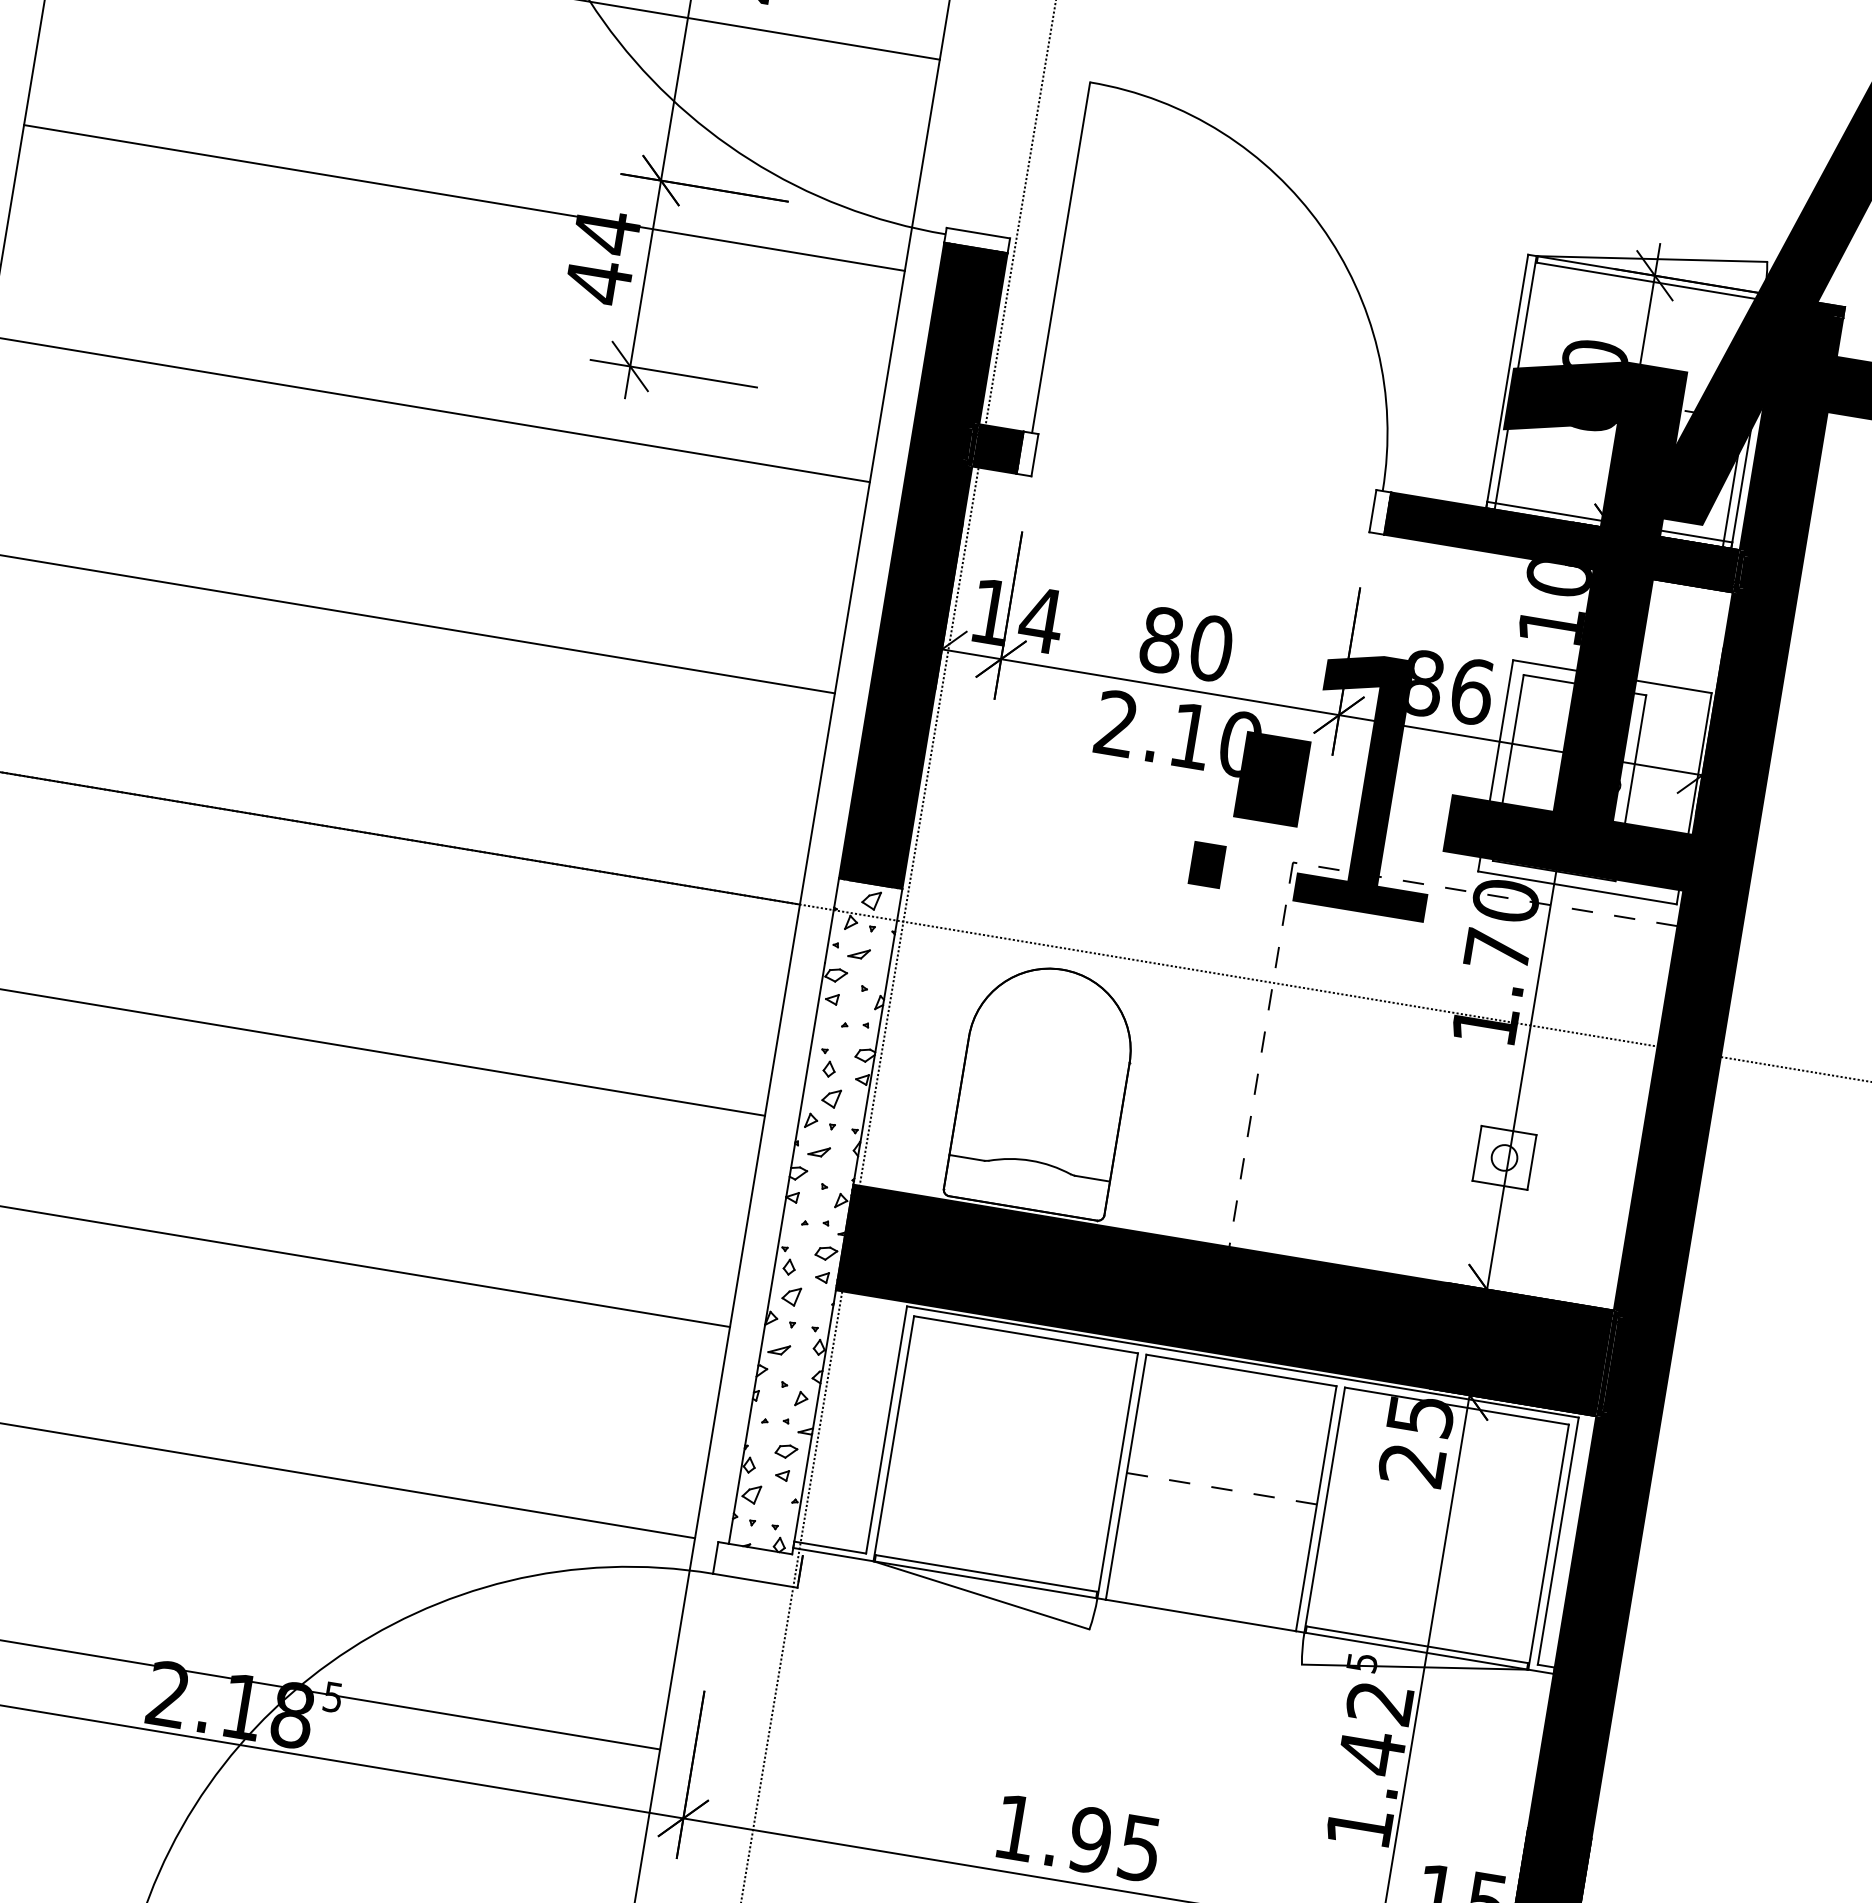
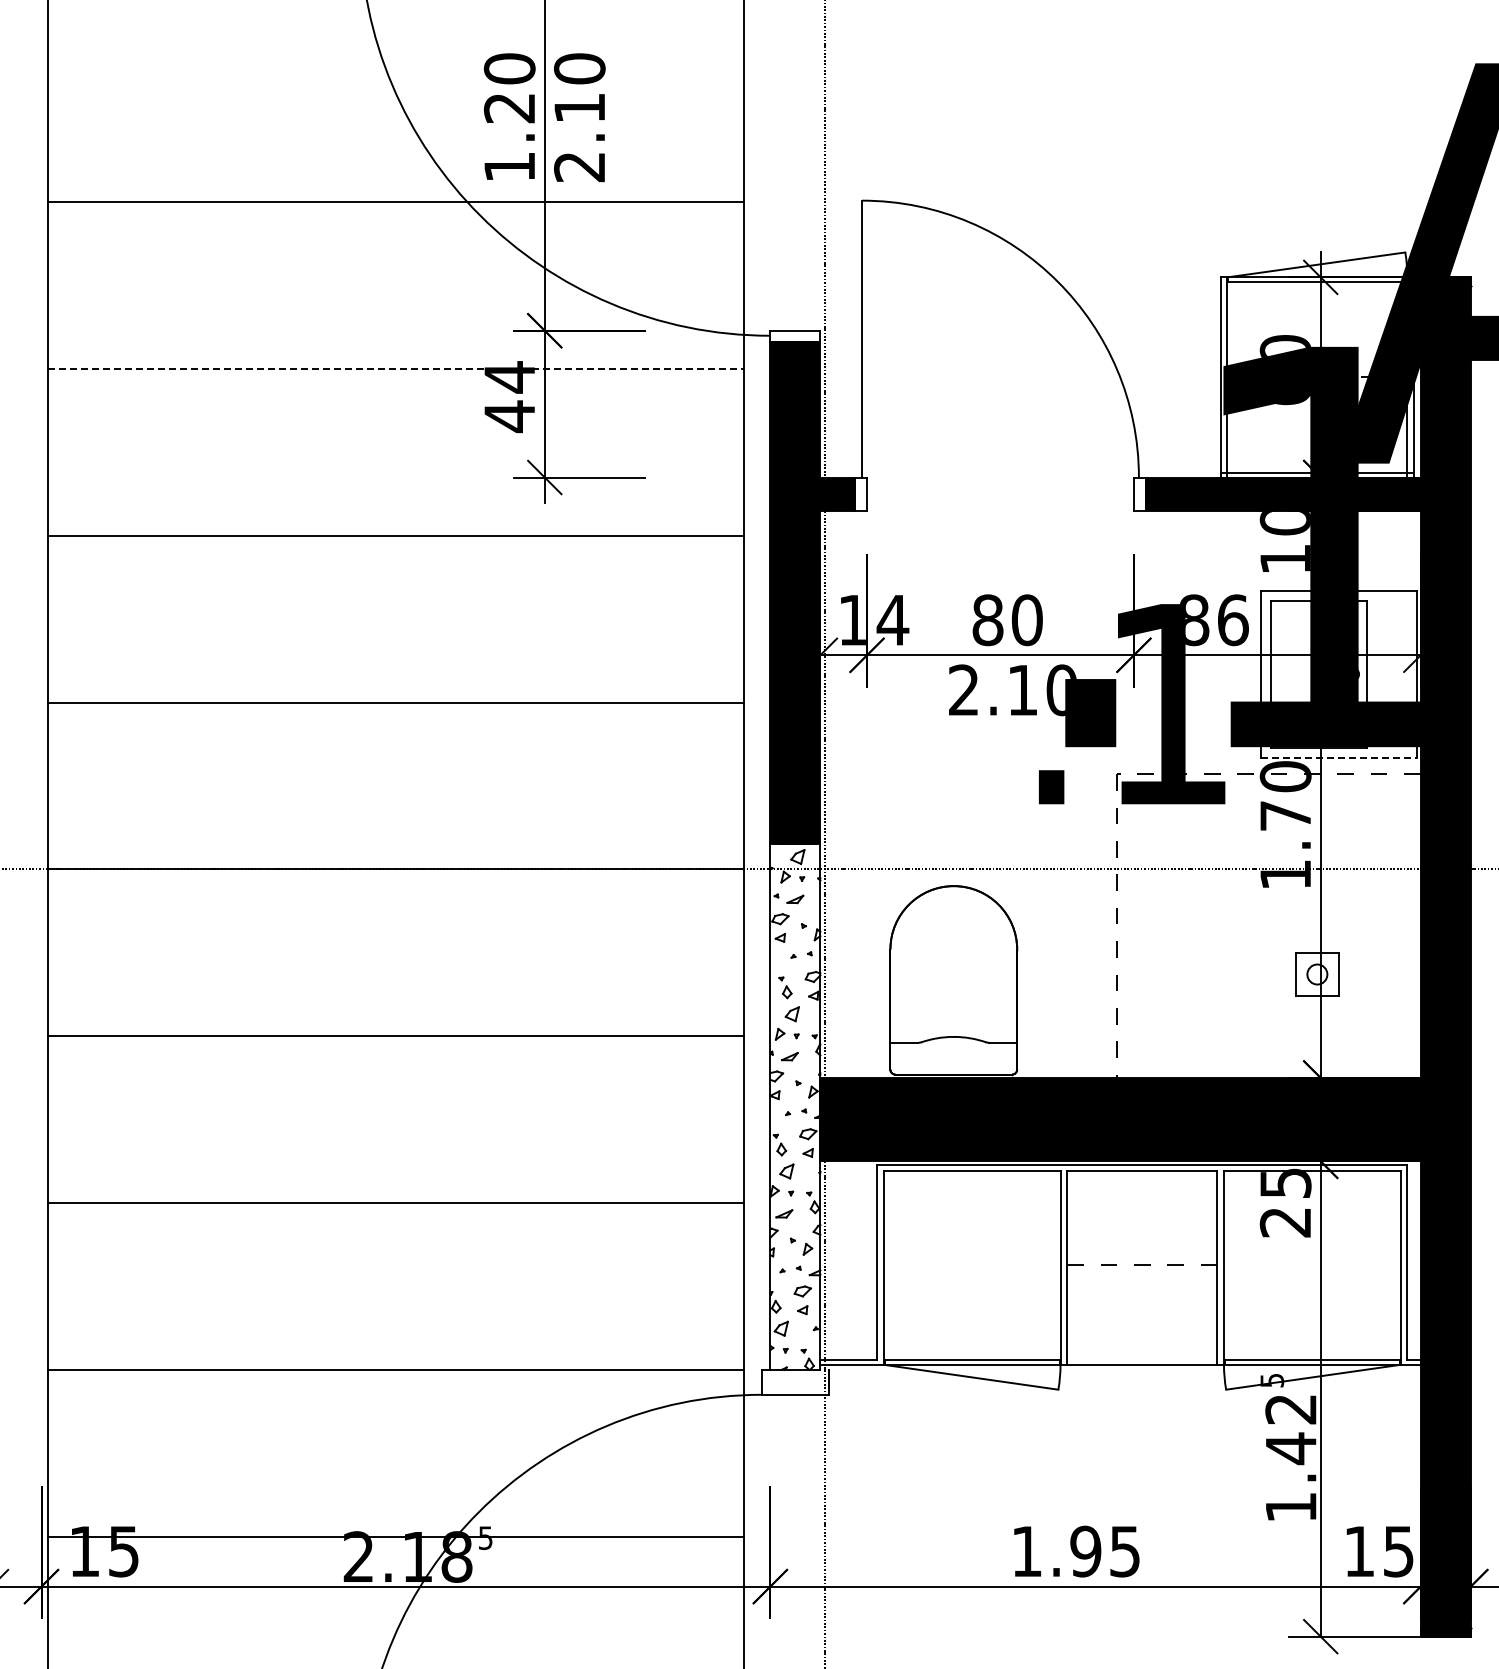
line: (463, 198) -> (395, 369), solid -> dashed
line: (1578, 887) -> (1339, 757), solid -> dashed

